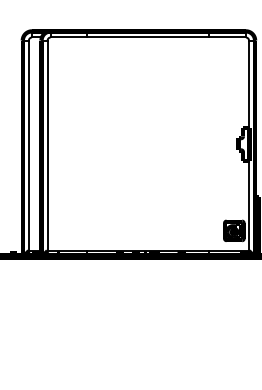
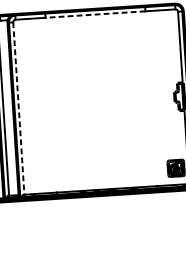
line: (147, 37) -> (94, 14), solid -> dashed
line: (47, 146) -> (18, 109), solid -> dashed

